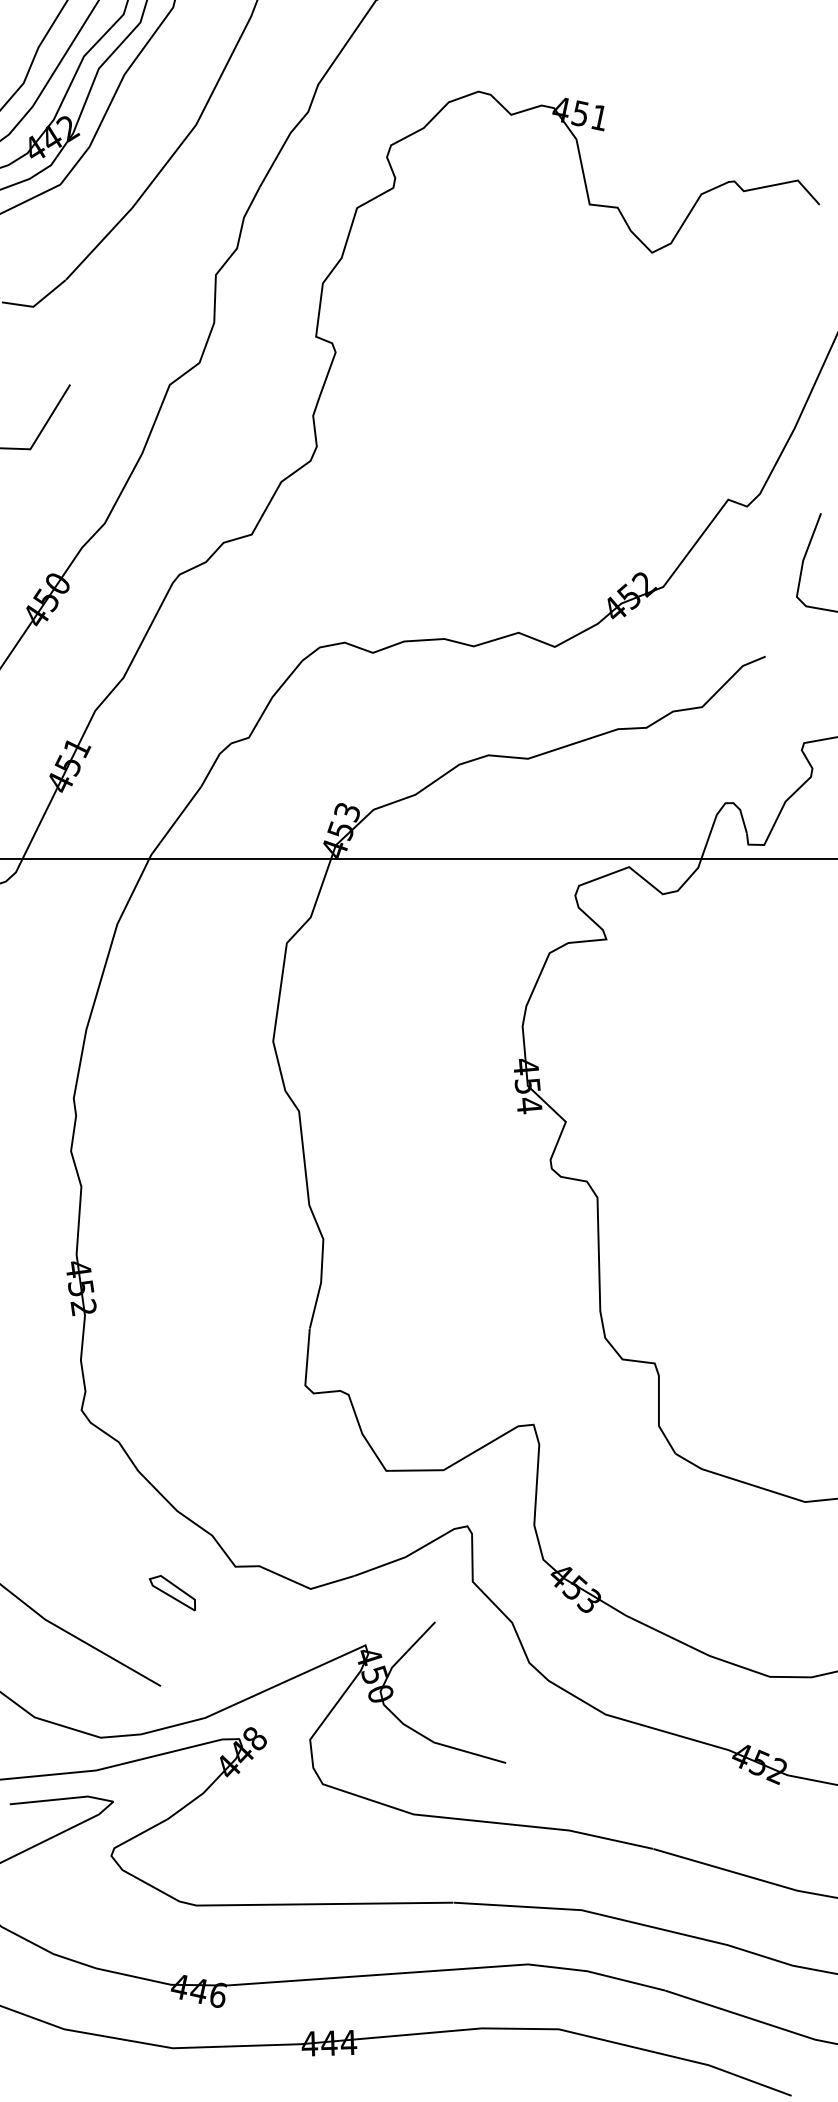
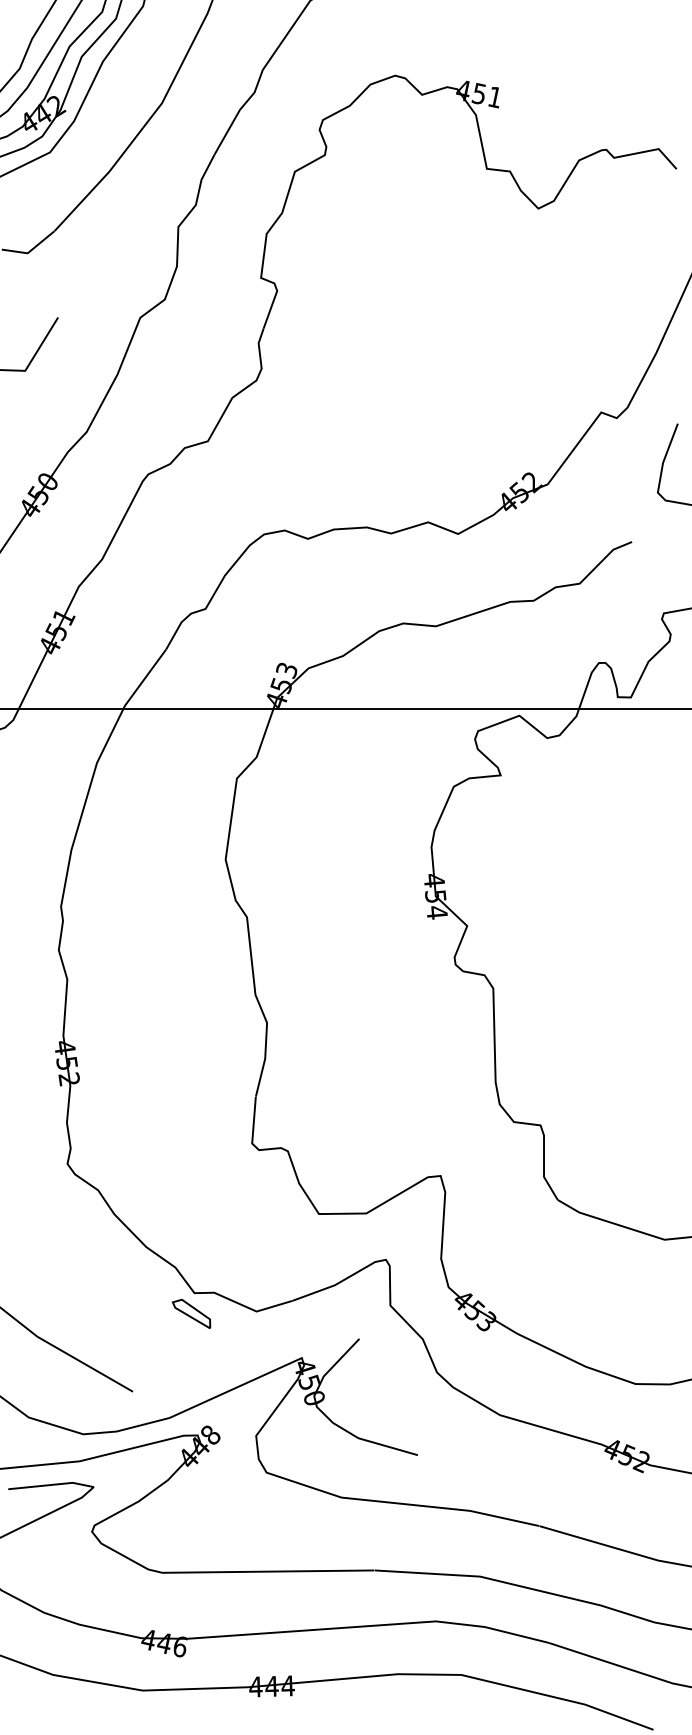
curve: (171, 1595) -> (190, 1315), moved

